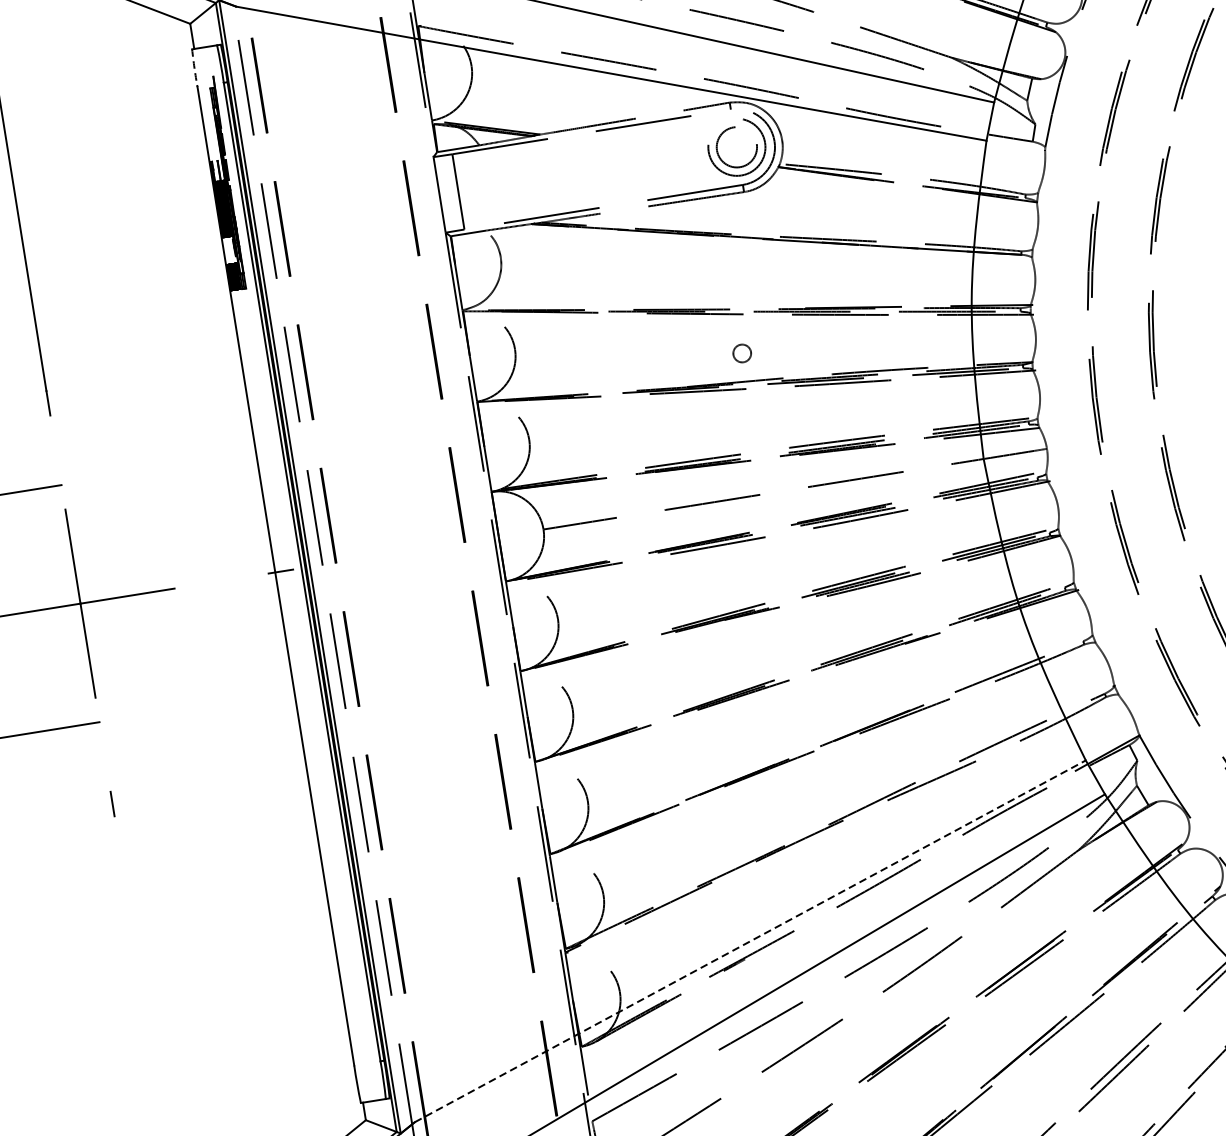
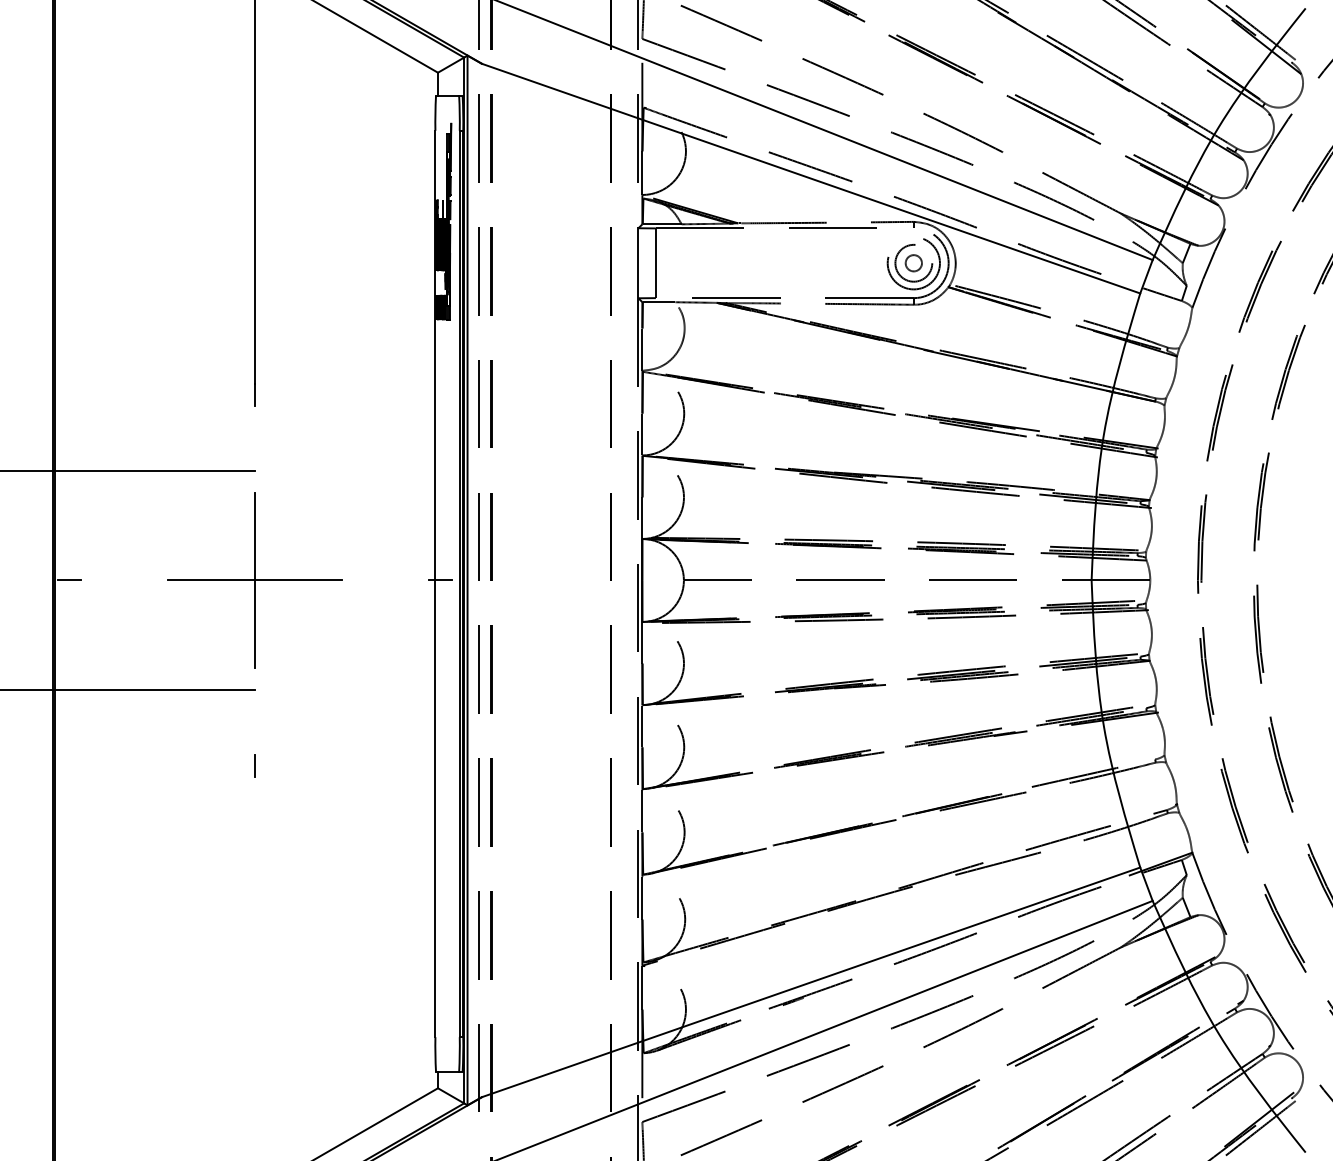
arc: (194, 68) -> (435, 113), dashed -> solid
circle: (741, 353) -> (913, 263), moved
line: (750, 941) -> (811, 982), dashed -> solid

